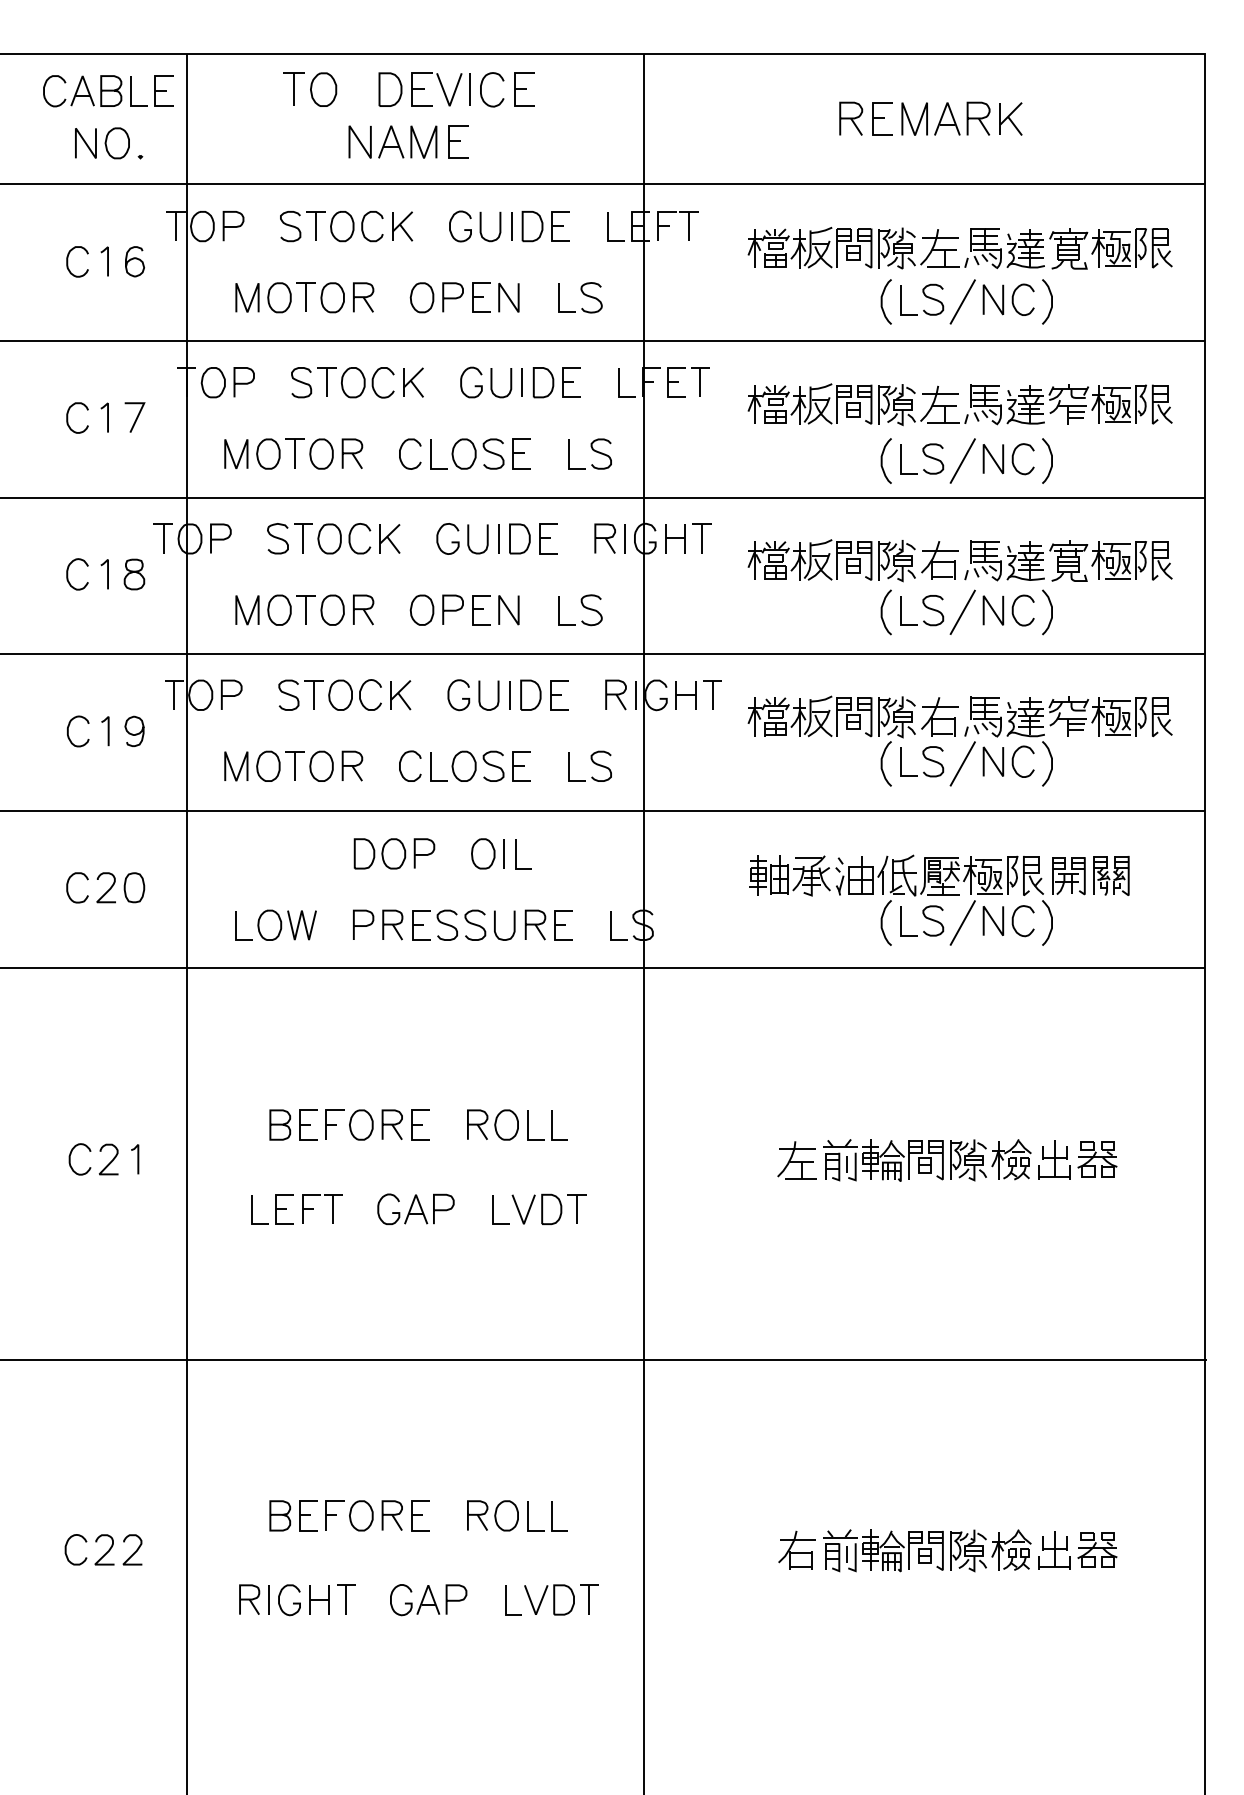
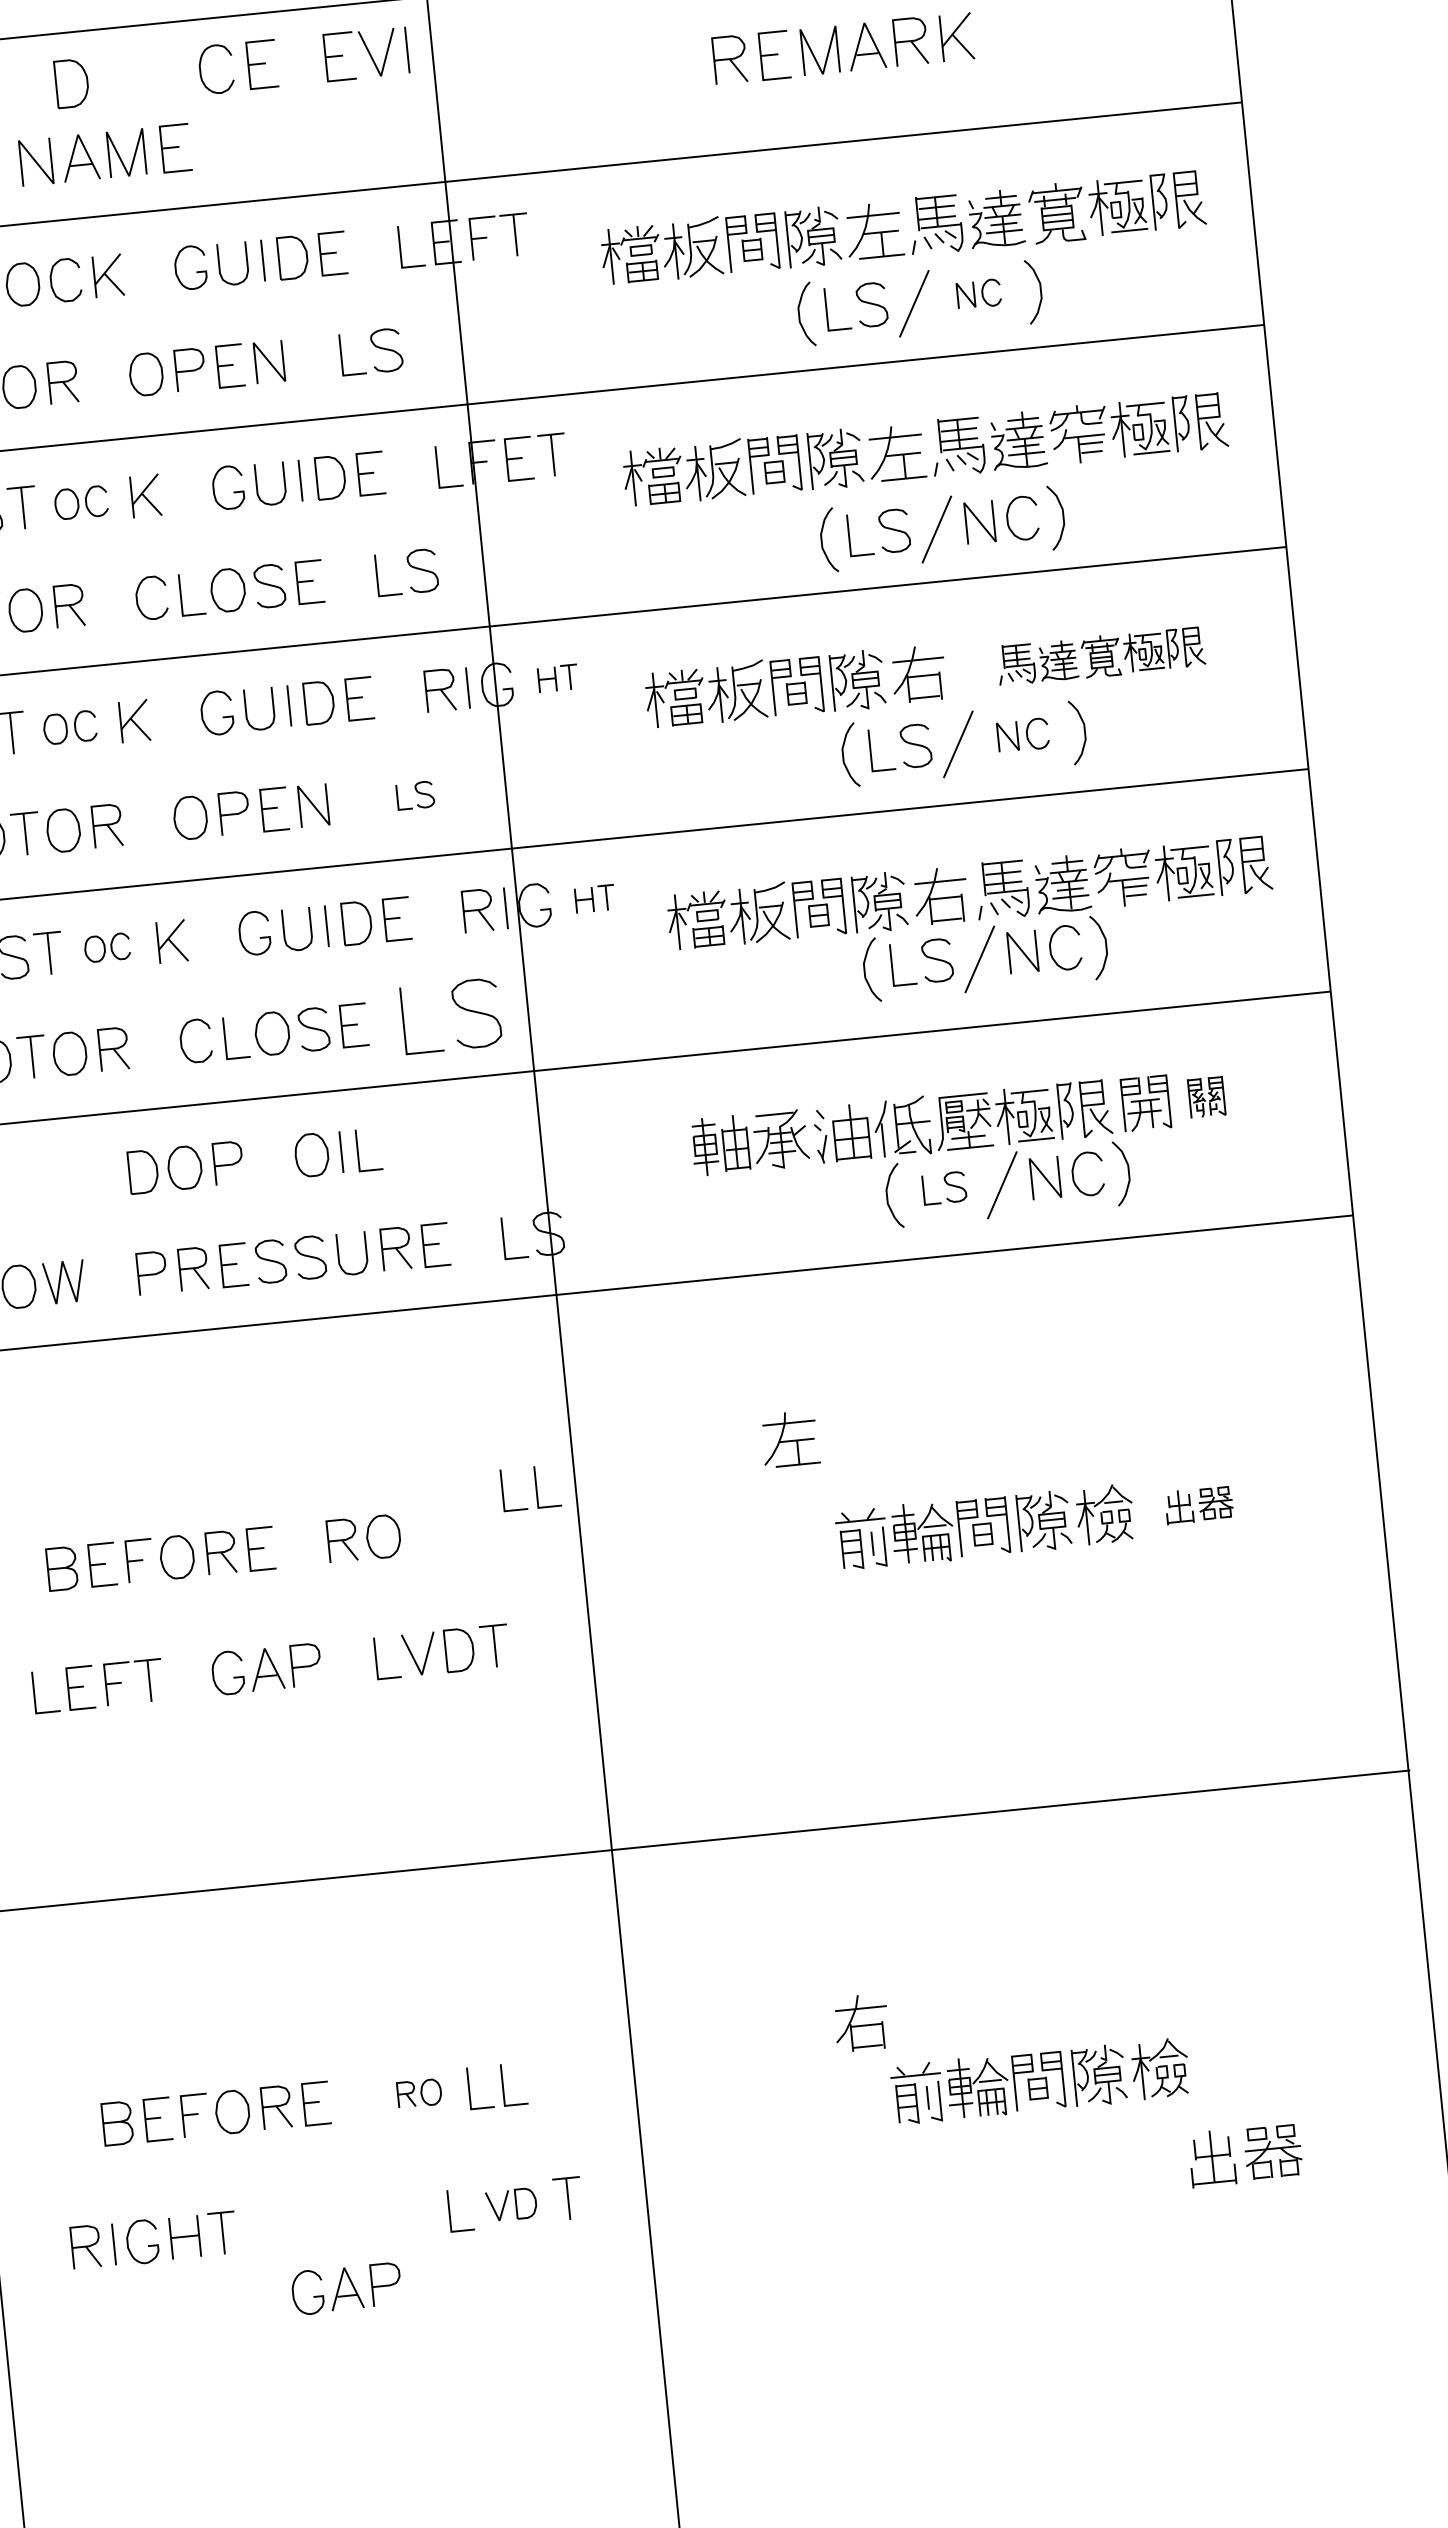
part: (440, 89) -> (365, 53), moved
part: (1008, 299) -> (978, 293), size x0.6
part: (367, 382) -> (80, 502), size x0.7
part: (344, 538) -> (70, 727), size x0.7
part: (688, 538) -> (558, 678), size x0.6
part: (1068, 560) -> (1100, 655), size x0.7
part: (580, 610) -> (415, 795), size x0.6
part: (1008, 610) -> (1022, 735), size x0.7
part: (354, 694) -> (106, 947), size x0.6
part: (698, 694) -> (594, 898), size x0.6
part: (589, 765) -> (450, 1014), size x1.6
part: (1111, 875) -> (1206, 1096), size x0.7
part: (922, 920) -> (944, 1187), size x0.7
part: (547, 1125) -> (530, 1488), moved
part: (1077, 1159) -> (1198, 1504), size x0.6
part: (796, 1160) -> (789, 1439), moved
part: (492, 1515) -> (418, 2092), size x0.6
part: (796, 1549) -> (860, 2021), moved
part: (1077, 1550) -> (1244, 2155), moved
part: (549, 1599) -> (511, 2204), size x0.7
part: (428, 1600) -> (346, 2289), moved

